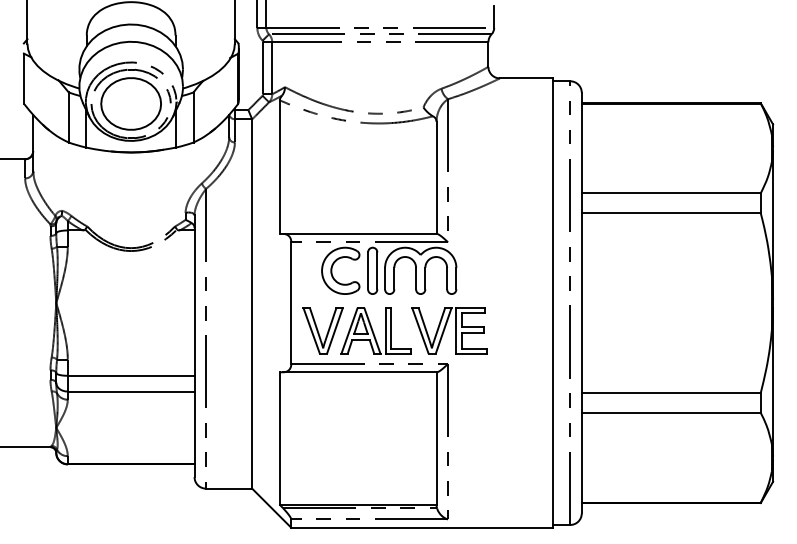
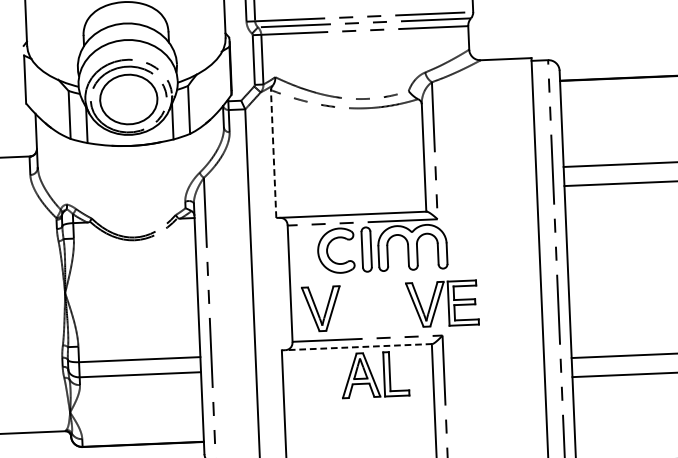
line: (279, 167) -> (273, 154), solid -> dashed
part: (375, 330) -> (374, 374), moved
line: (360, 372) -> (359, 347), solid -> dashed

